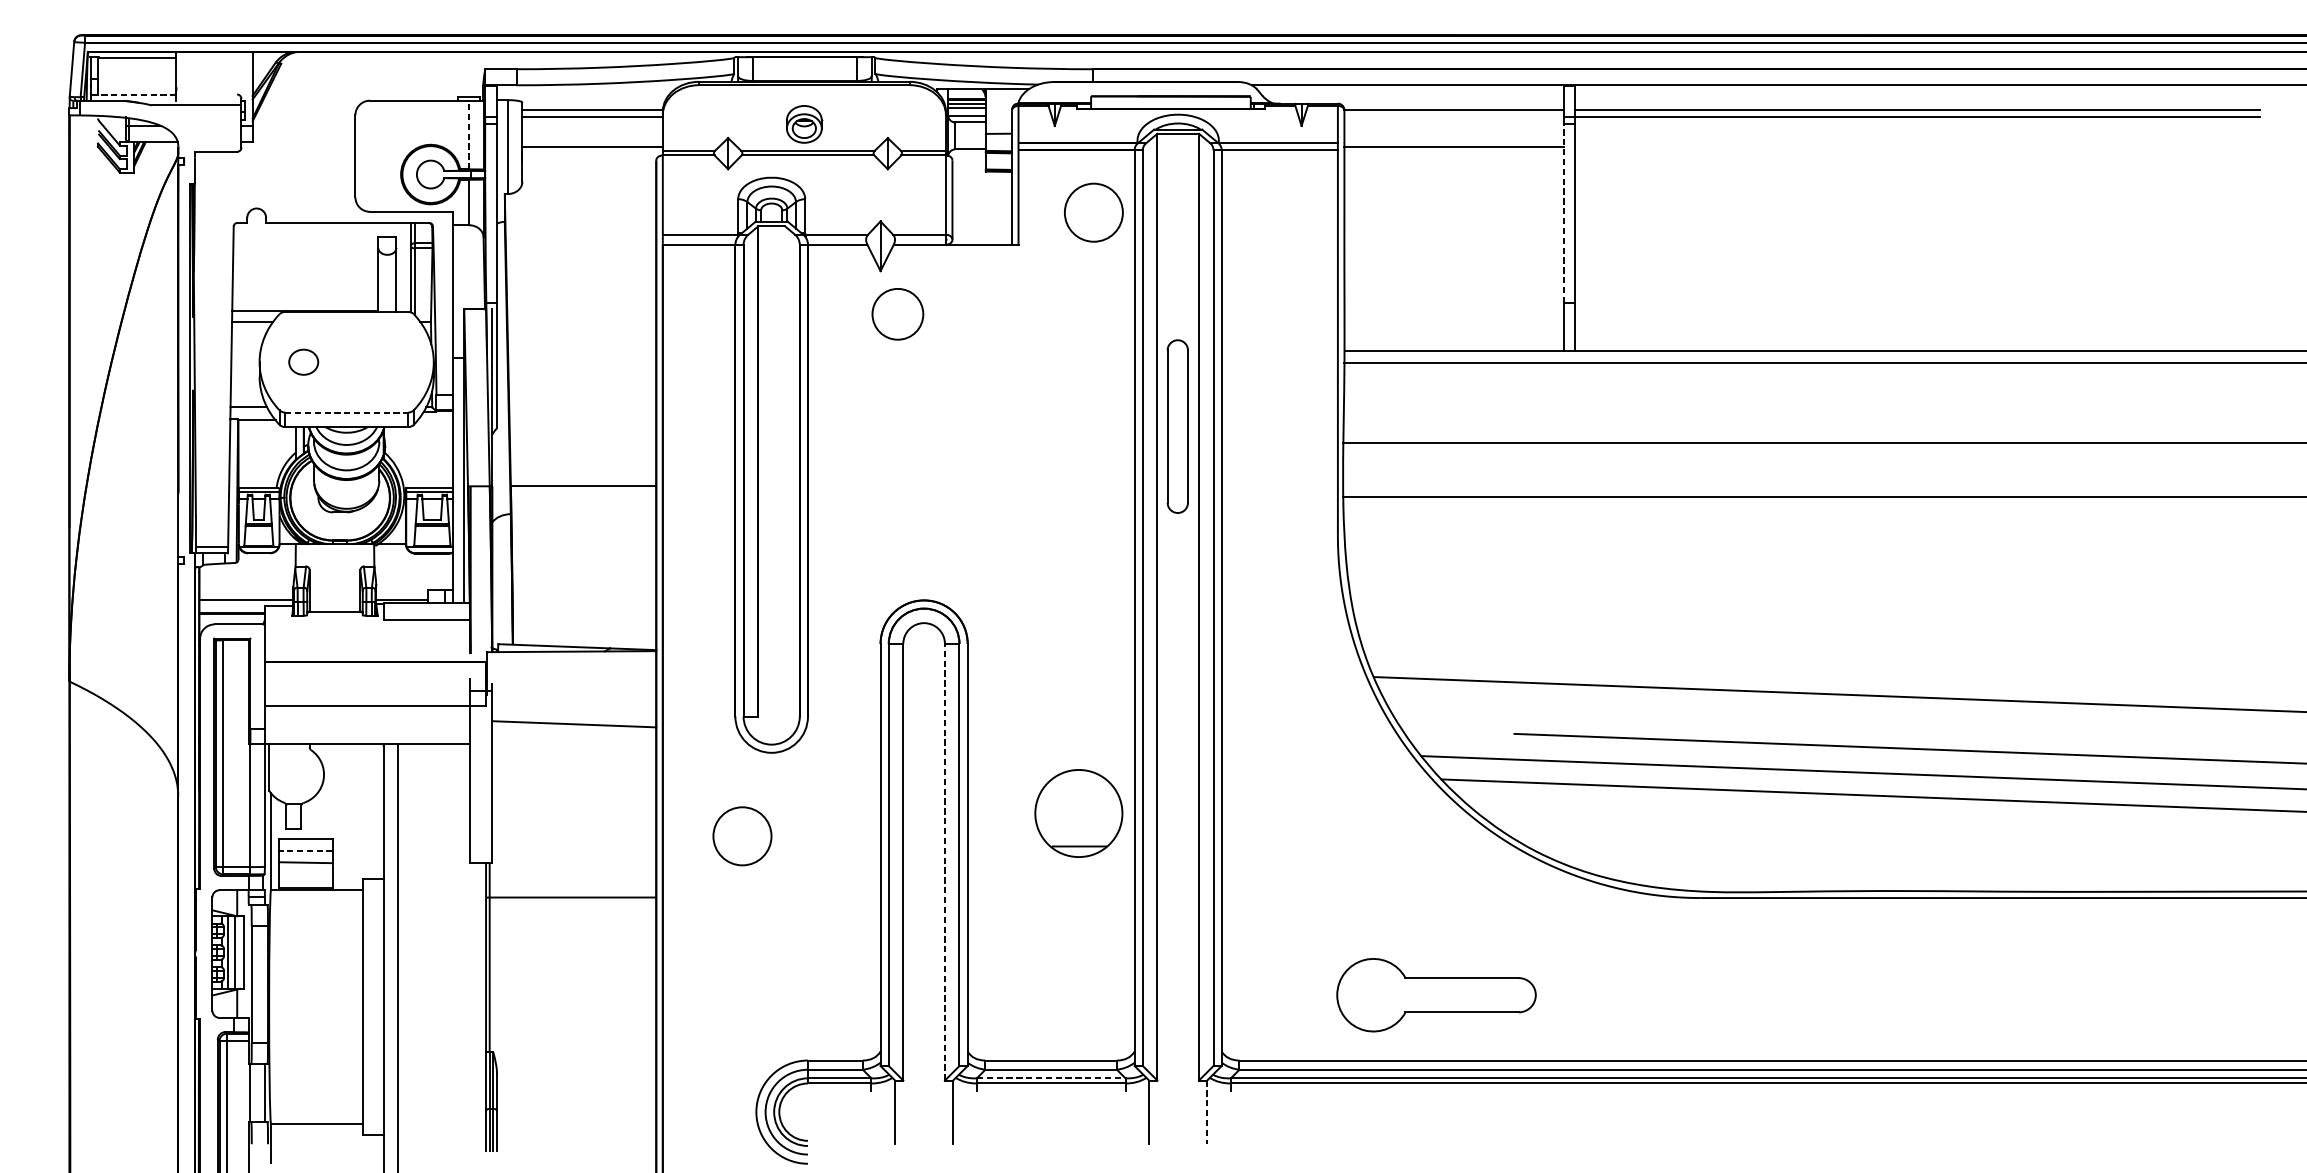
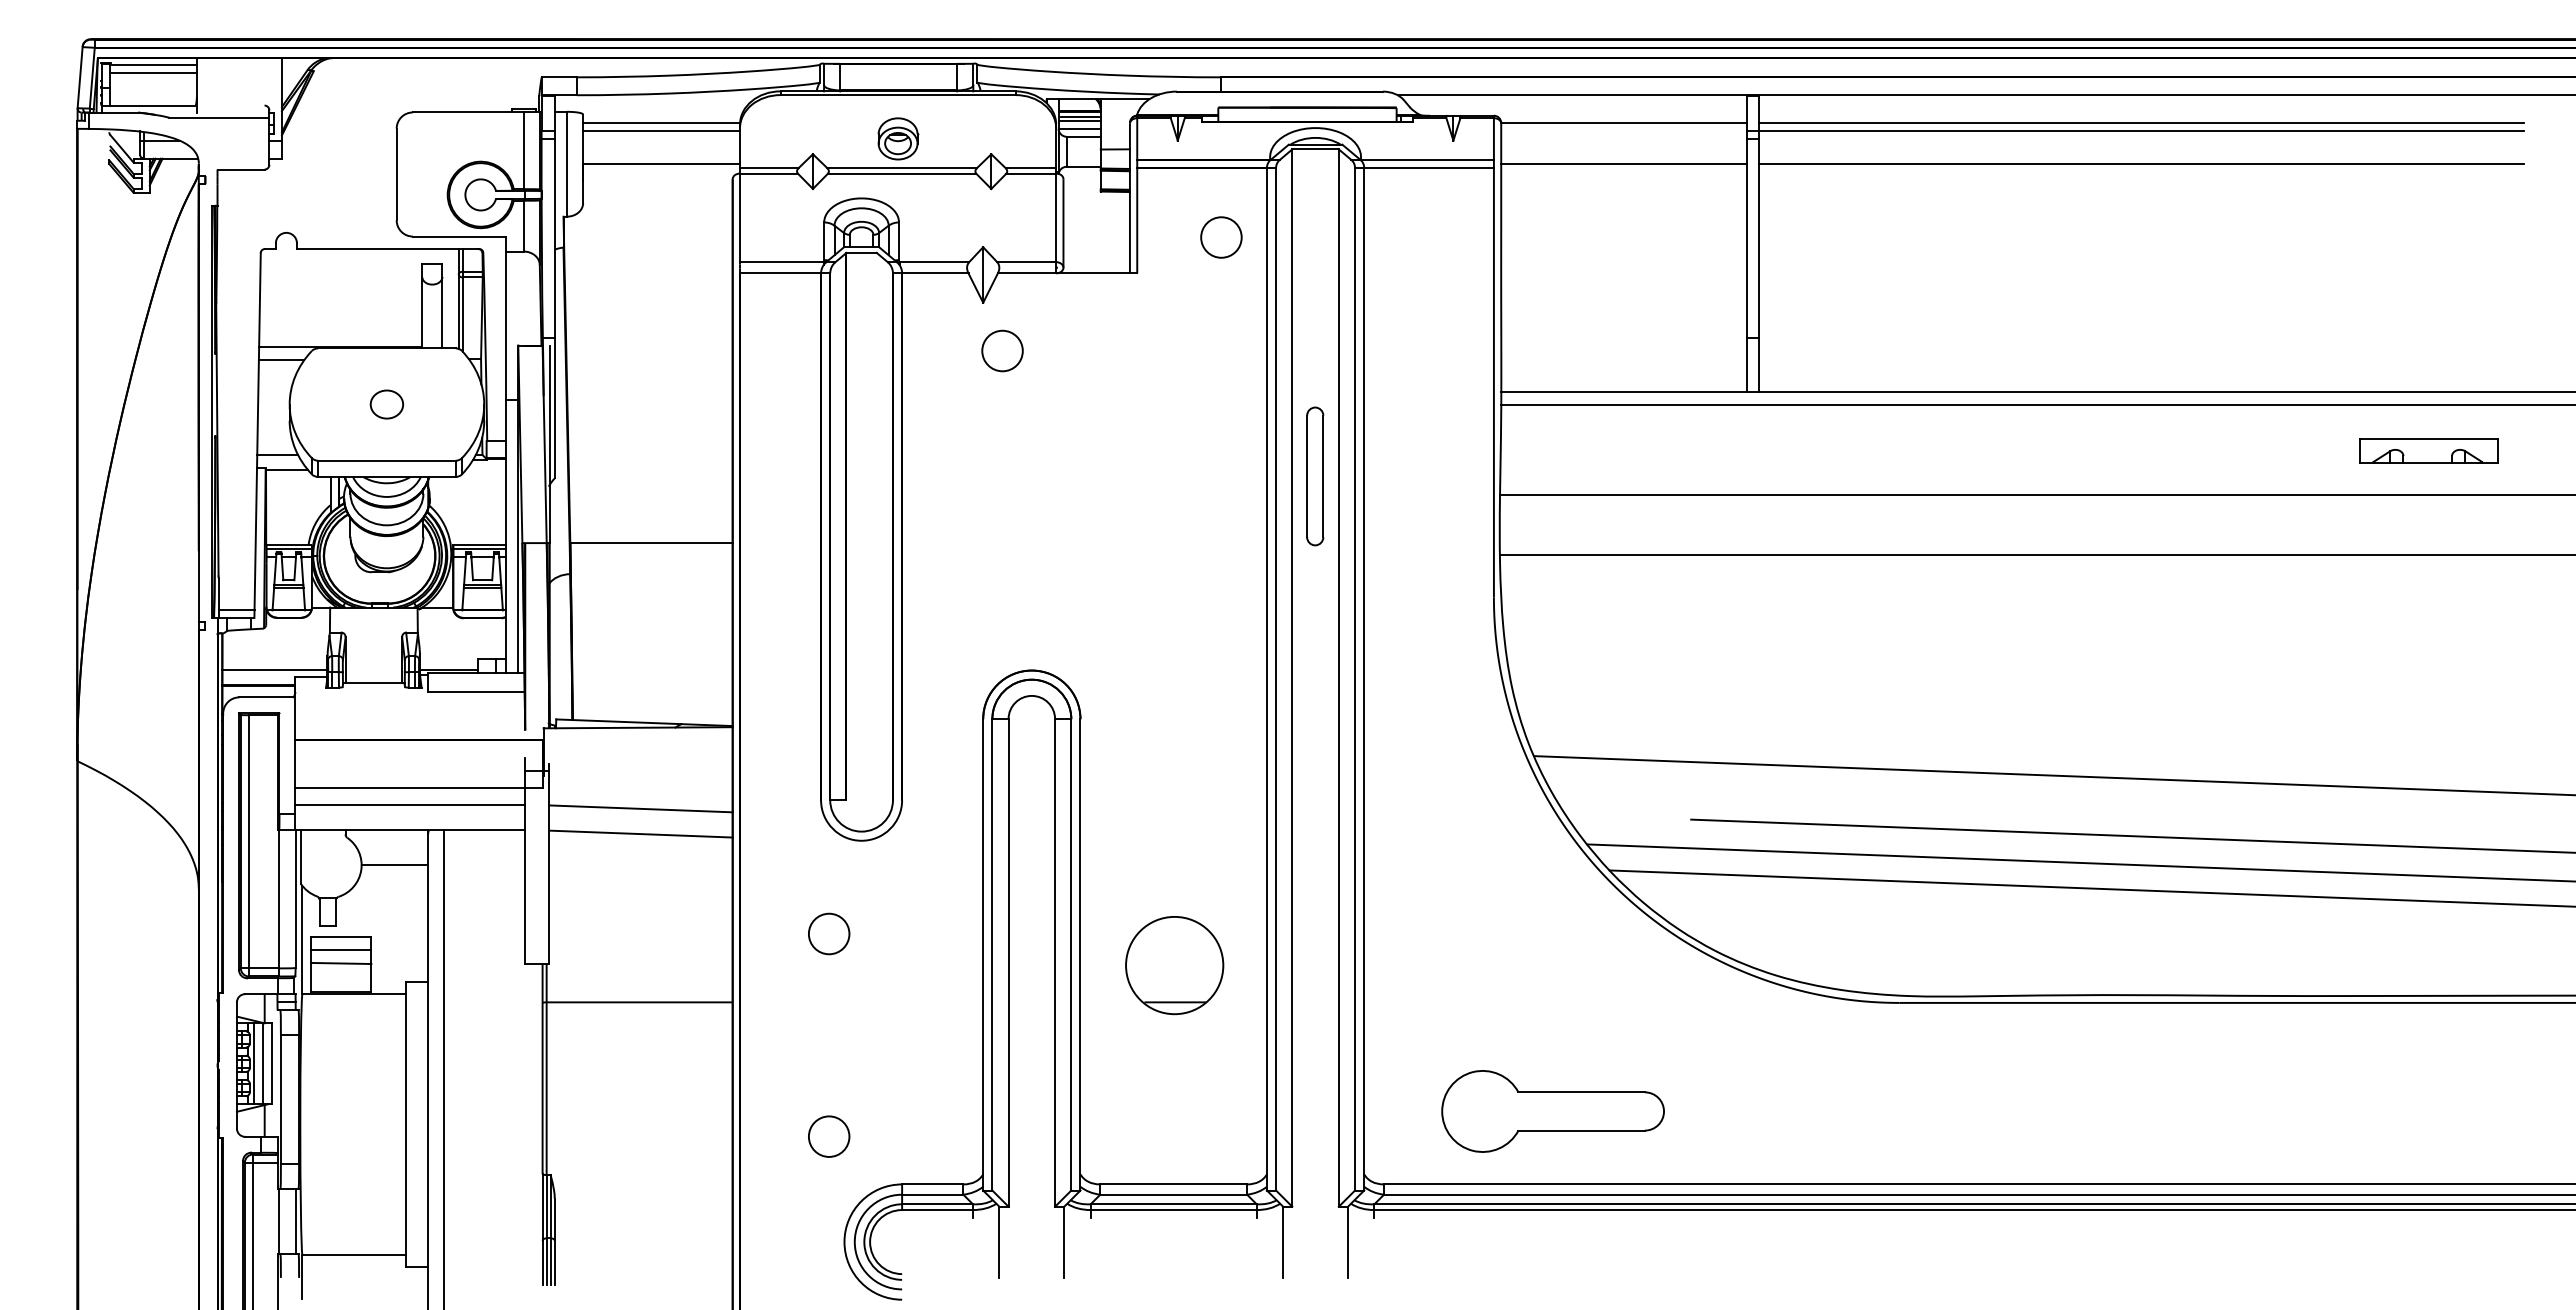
line: (136, 65) -> (152, 73), added
line: (137, 94) -> (153, 105), dashed -> solid
line: (468, 134) -> (523, 150), dashed -> solid
line: (1917, 146) -> (2141, 163), added
circle: (1093, 212) -> (1221, 237), size x0.62
line: (1564, 213) -> (1746, 238), dashed -> solid
circle: (897, 313) -> (1002, 350), size x0.71
part: (303, 362) -> (386, 404), moved
part: (2174, 403) -> (2428, 450), added
line: (346, 412) -> (386, 460), dashed -> solid
part: (1178, 426) -> (1315, 476), size x0.71
line: (367, 721) -> (410, 805), added
line: (573, 746) -> (640, 833), added
line: (353, 774) -> (394, 865), added
part: (1078, 813) -> (1174, 965), moved
circle: (742, 835) -> (829, 933), size x0.62
line: (306, 851) -> (341, 950), dashed -> solid
line: (945, 861) -> (1055, 962), dashed -> solid
part: (1435, 995) -> (1552, 1111), moved
circle: (742, 1017) -> (829, 1136), added
line: (1051, 1078) -> (1174, 1204), dashed -> solid
line: (1207, 1112) -> (1348, 1242), dashed -> solid

